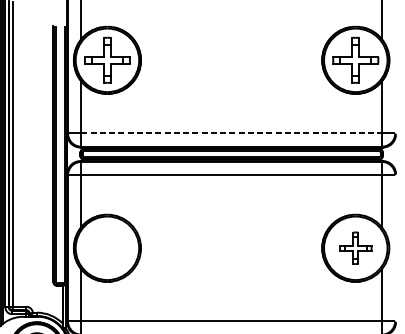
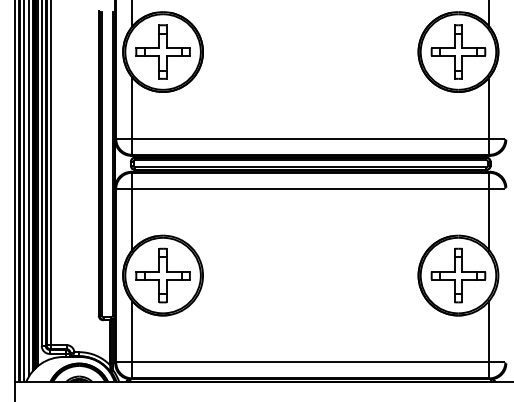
line: (231, 133) -> (310, 138), dashed -> solid
part: (106, 248) -> (162, 275), added
part: (355, 248) -> (458, 275), size x1.43

